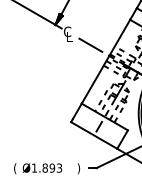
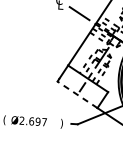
line: (94, 135) -> (77, 94), solid -> dashed
text: (46, 167) -> (32, 120), Ø1.893 -> Ø2.697

